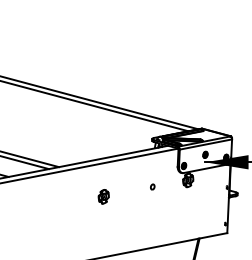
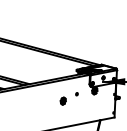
part: (102, 195) -> (62, 100), moved

